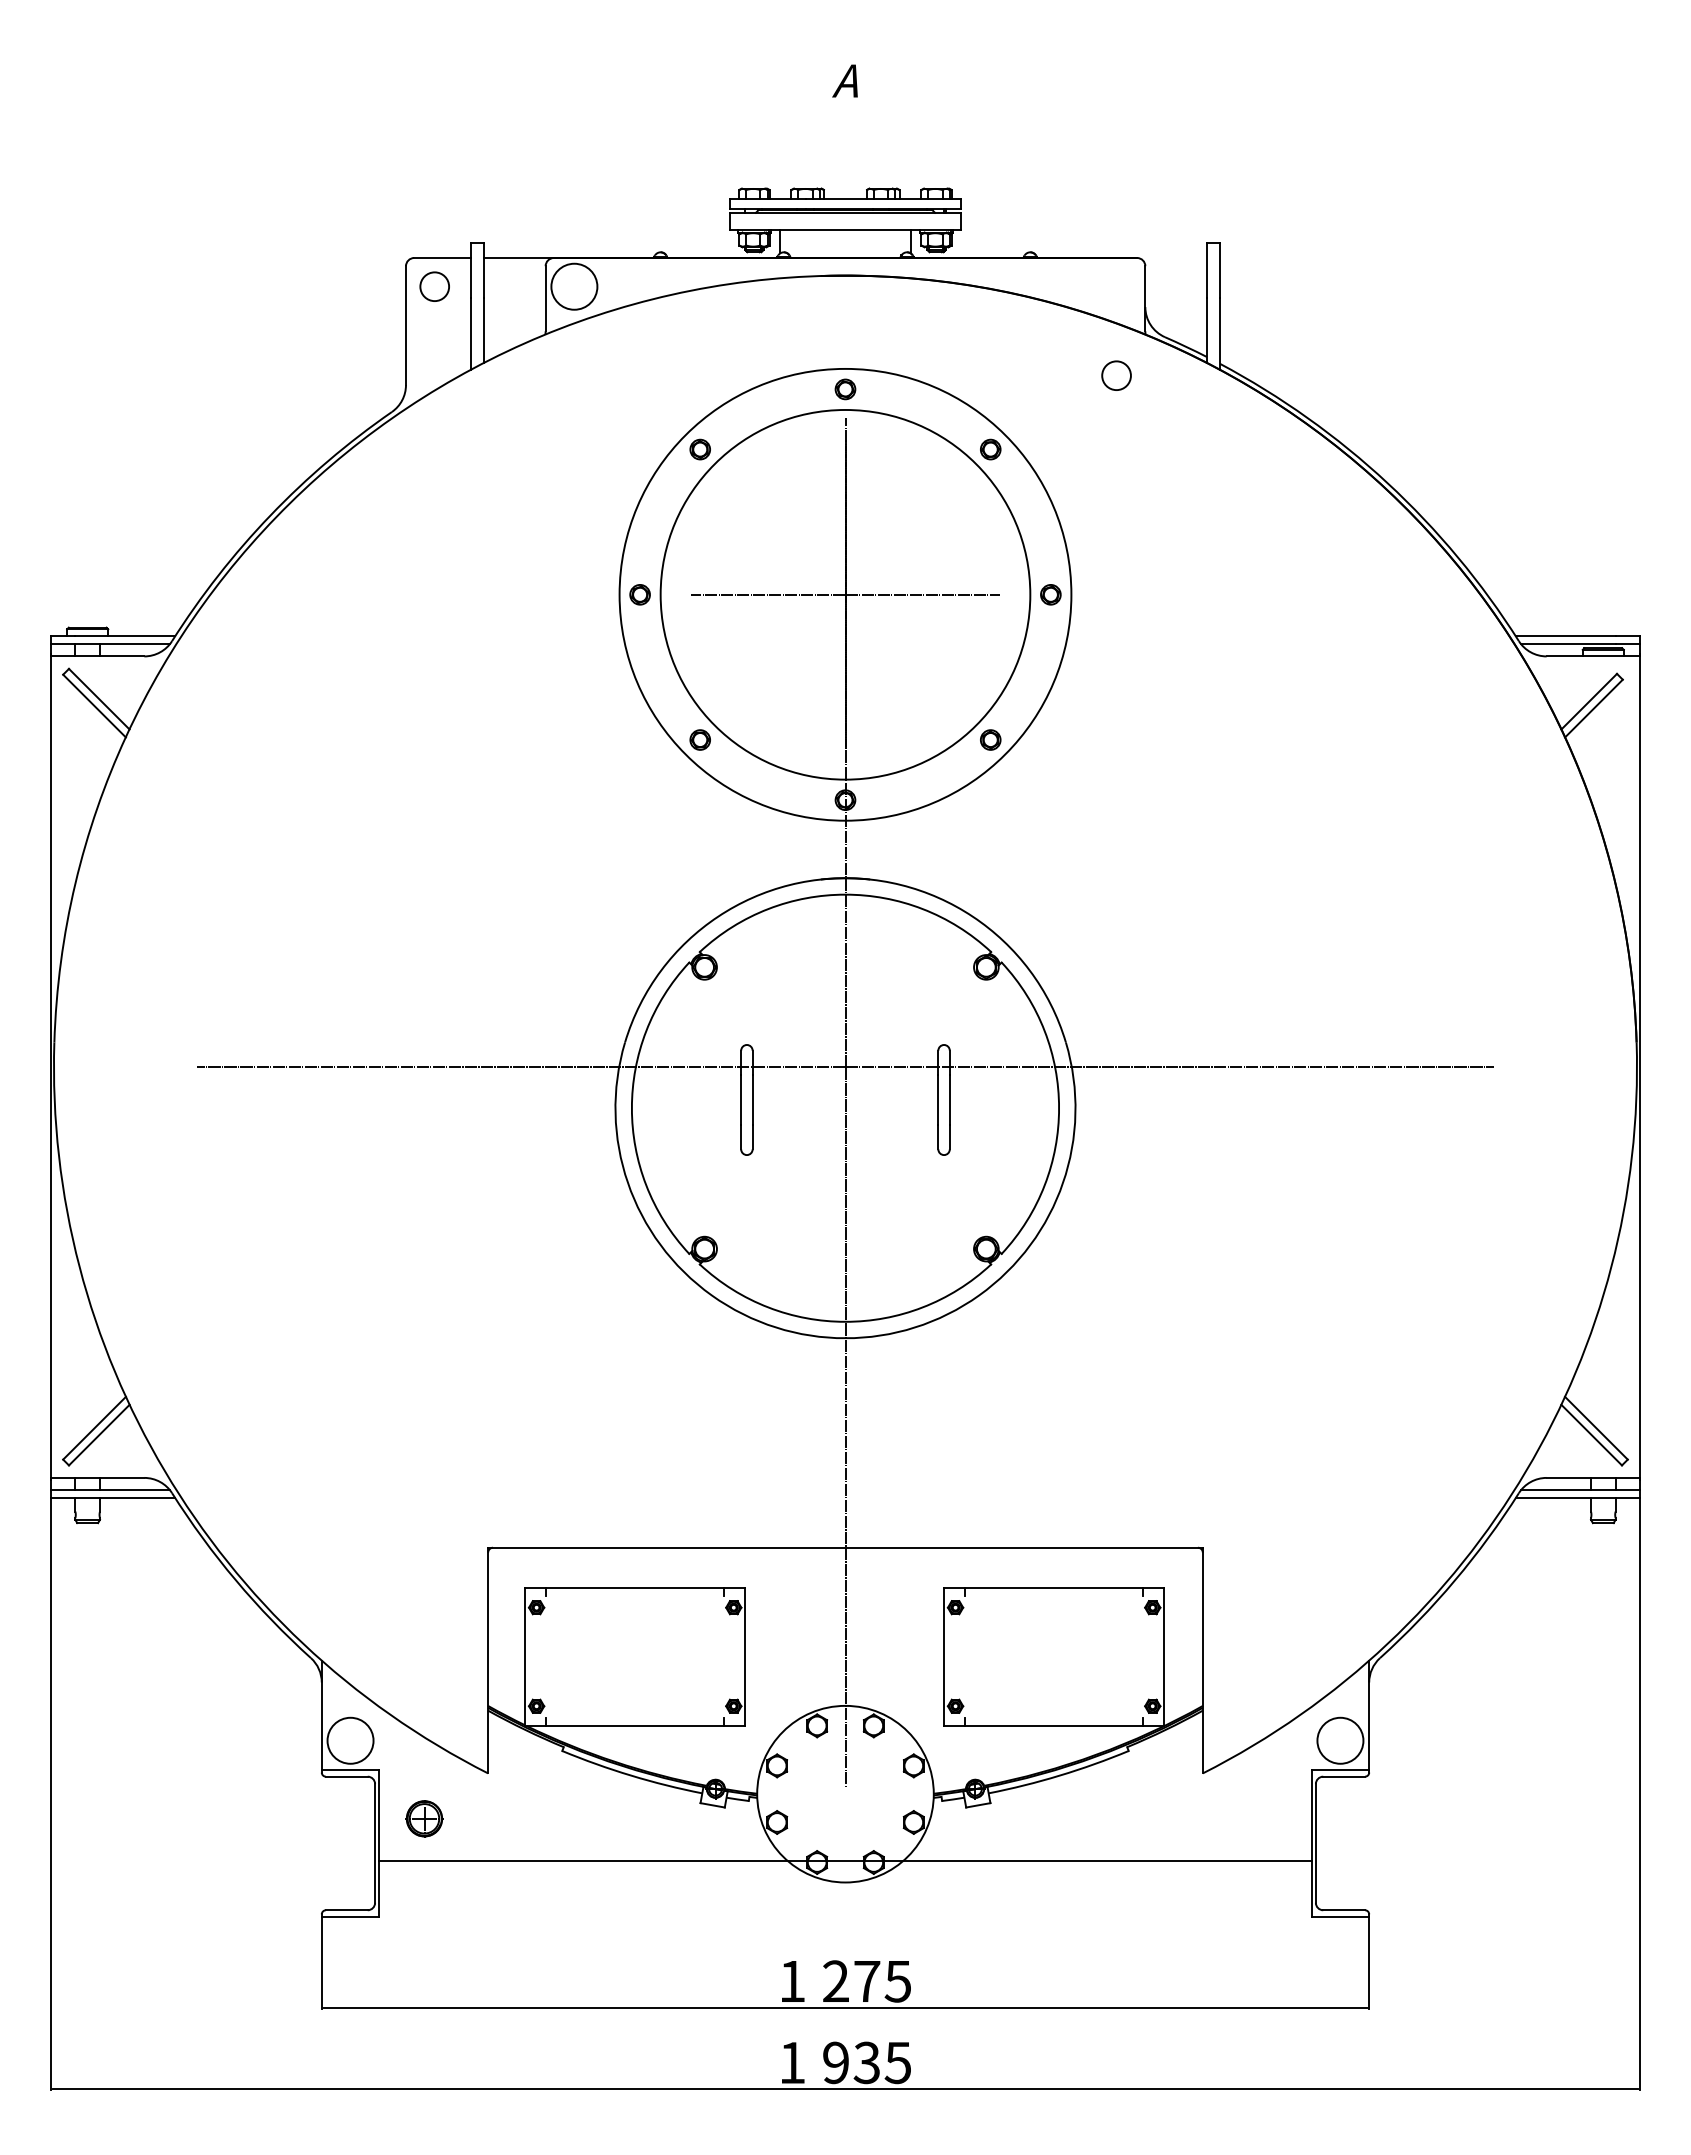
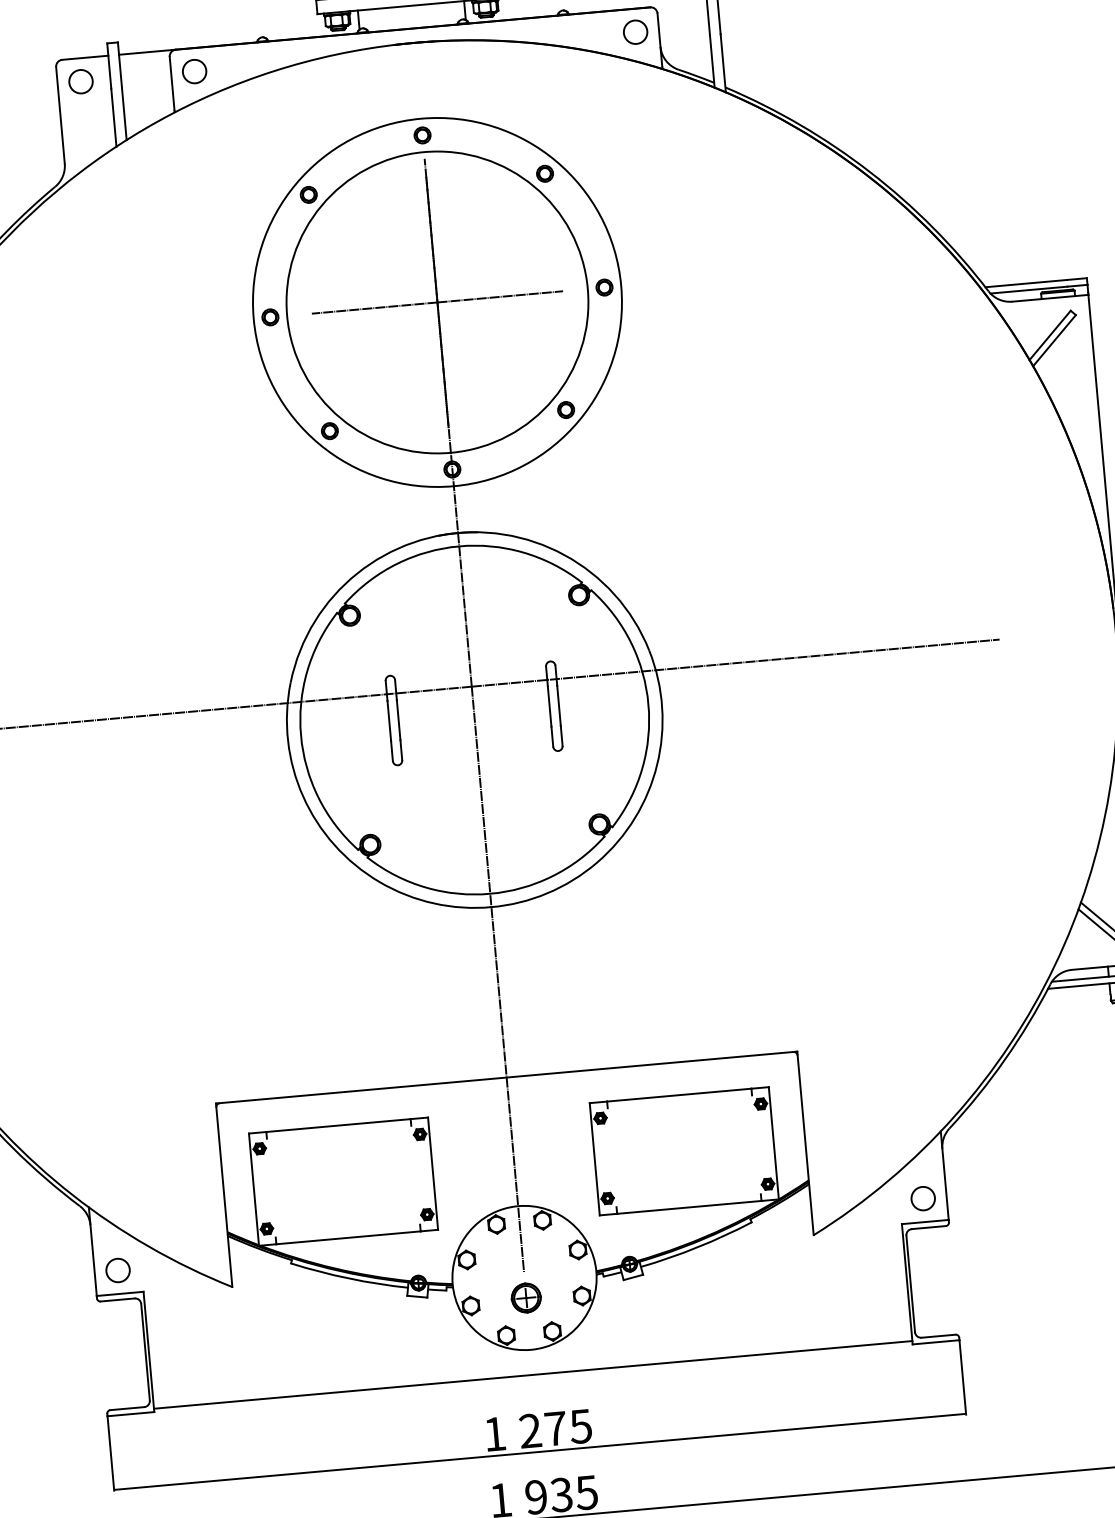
circle: (574, 286) -> (194, 71), size x0.62
circle: (1116, 375) -> (635, 32), moved
circle: (350, 1740) -> (118, 1270), size x0.62
circle: (1340, 1740) -> (923, 1198), size x0.62
part: (424, 1818) -> (526, 1297), moved
line: (845, 1861) -> (533, 1375), moved

